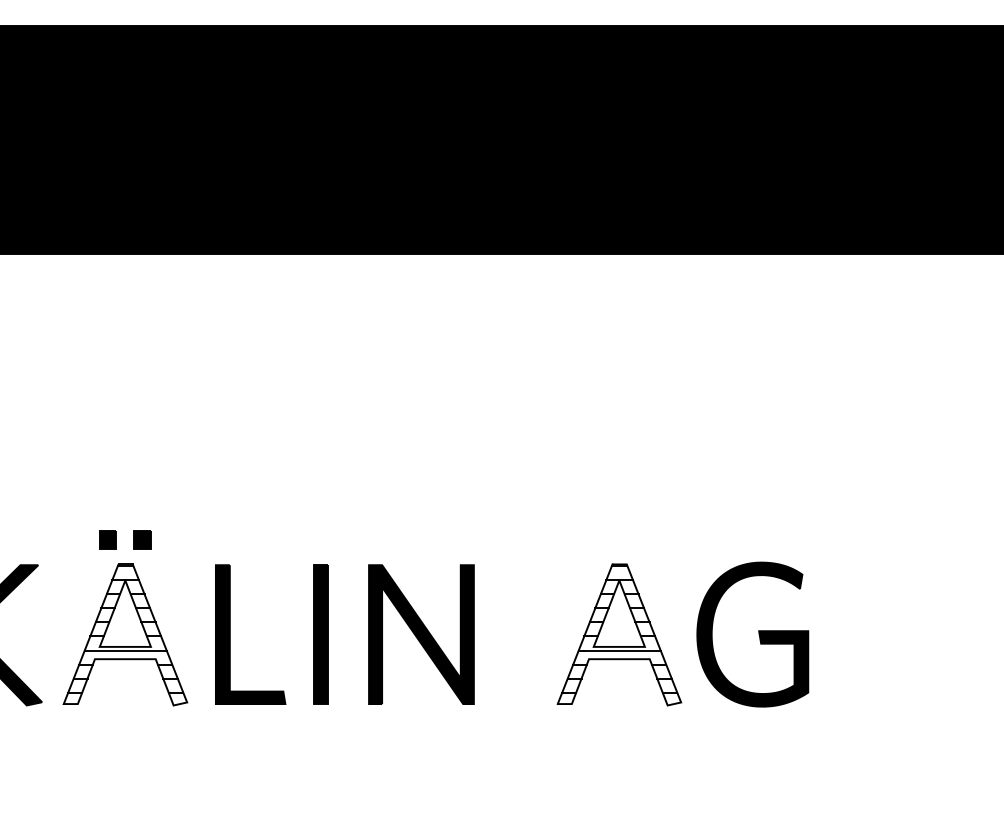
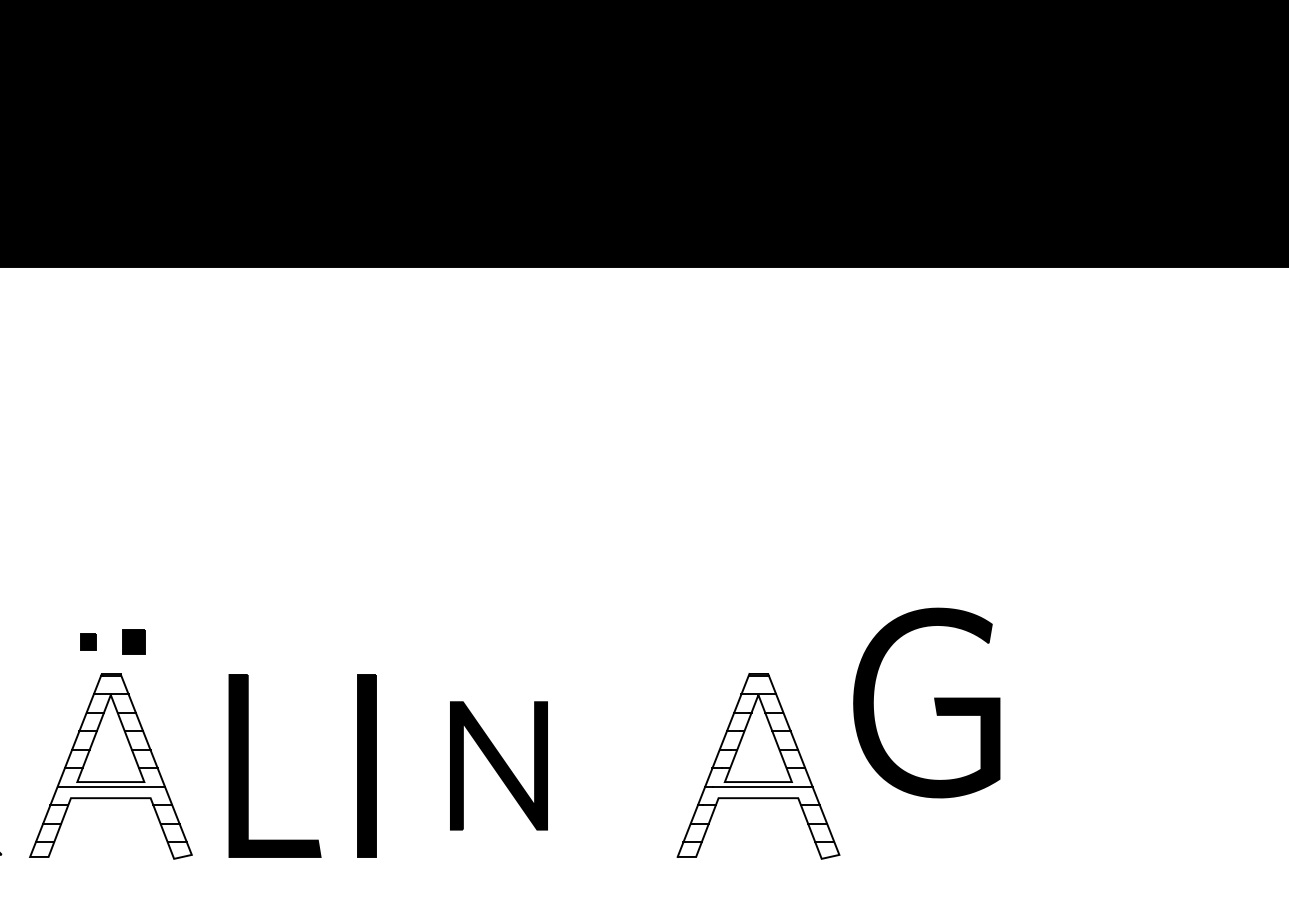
part: (107, 539) -> (87, 641), size x0.7
part: (421, 634) -> (499, 765), size x0.7
part: (752, 634) -> (926, 702), moved

